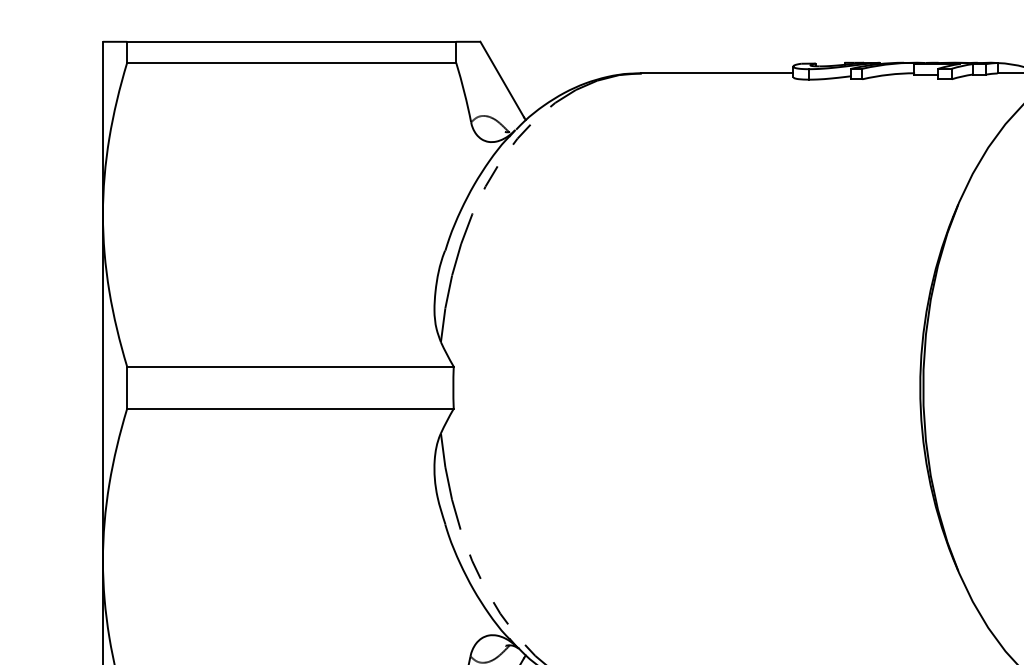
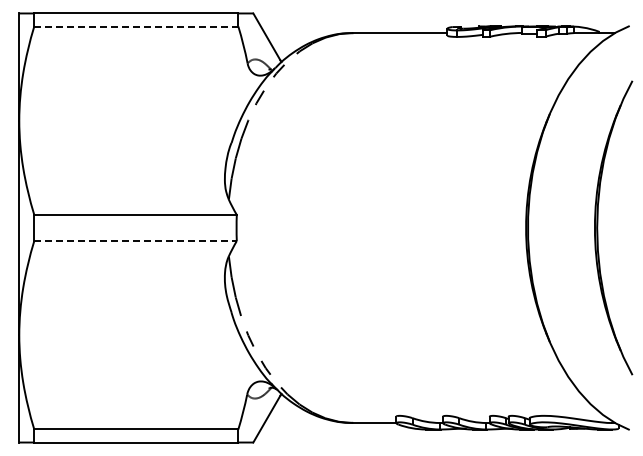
line: (291, 62) -> (136, 26), solid -> dashed
line: (291, 409) -> (136, 241), solid -> dashed

